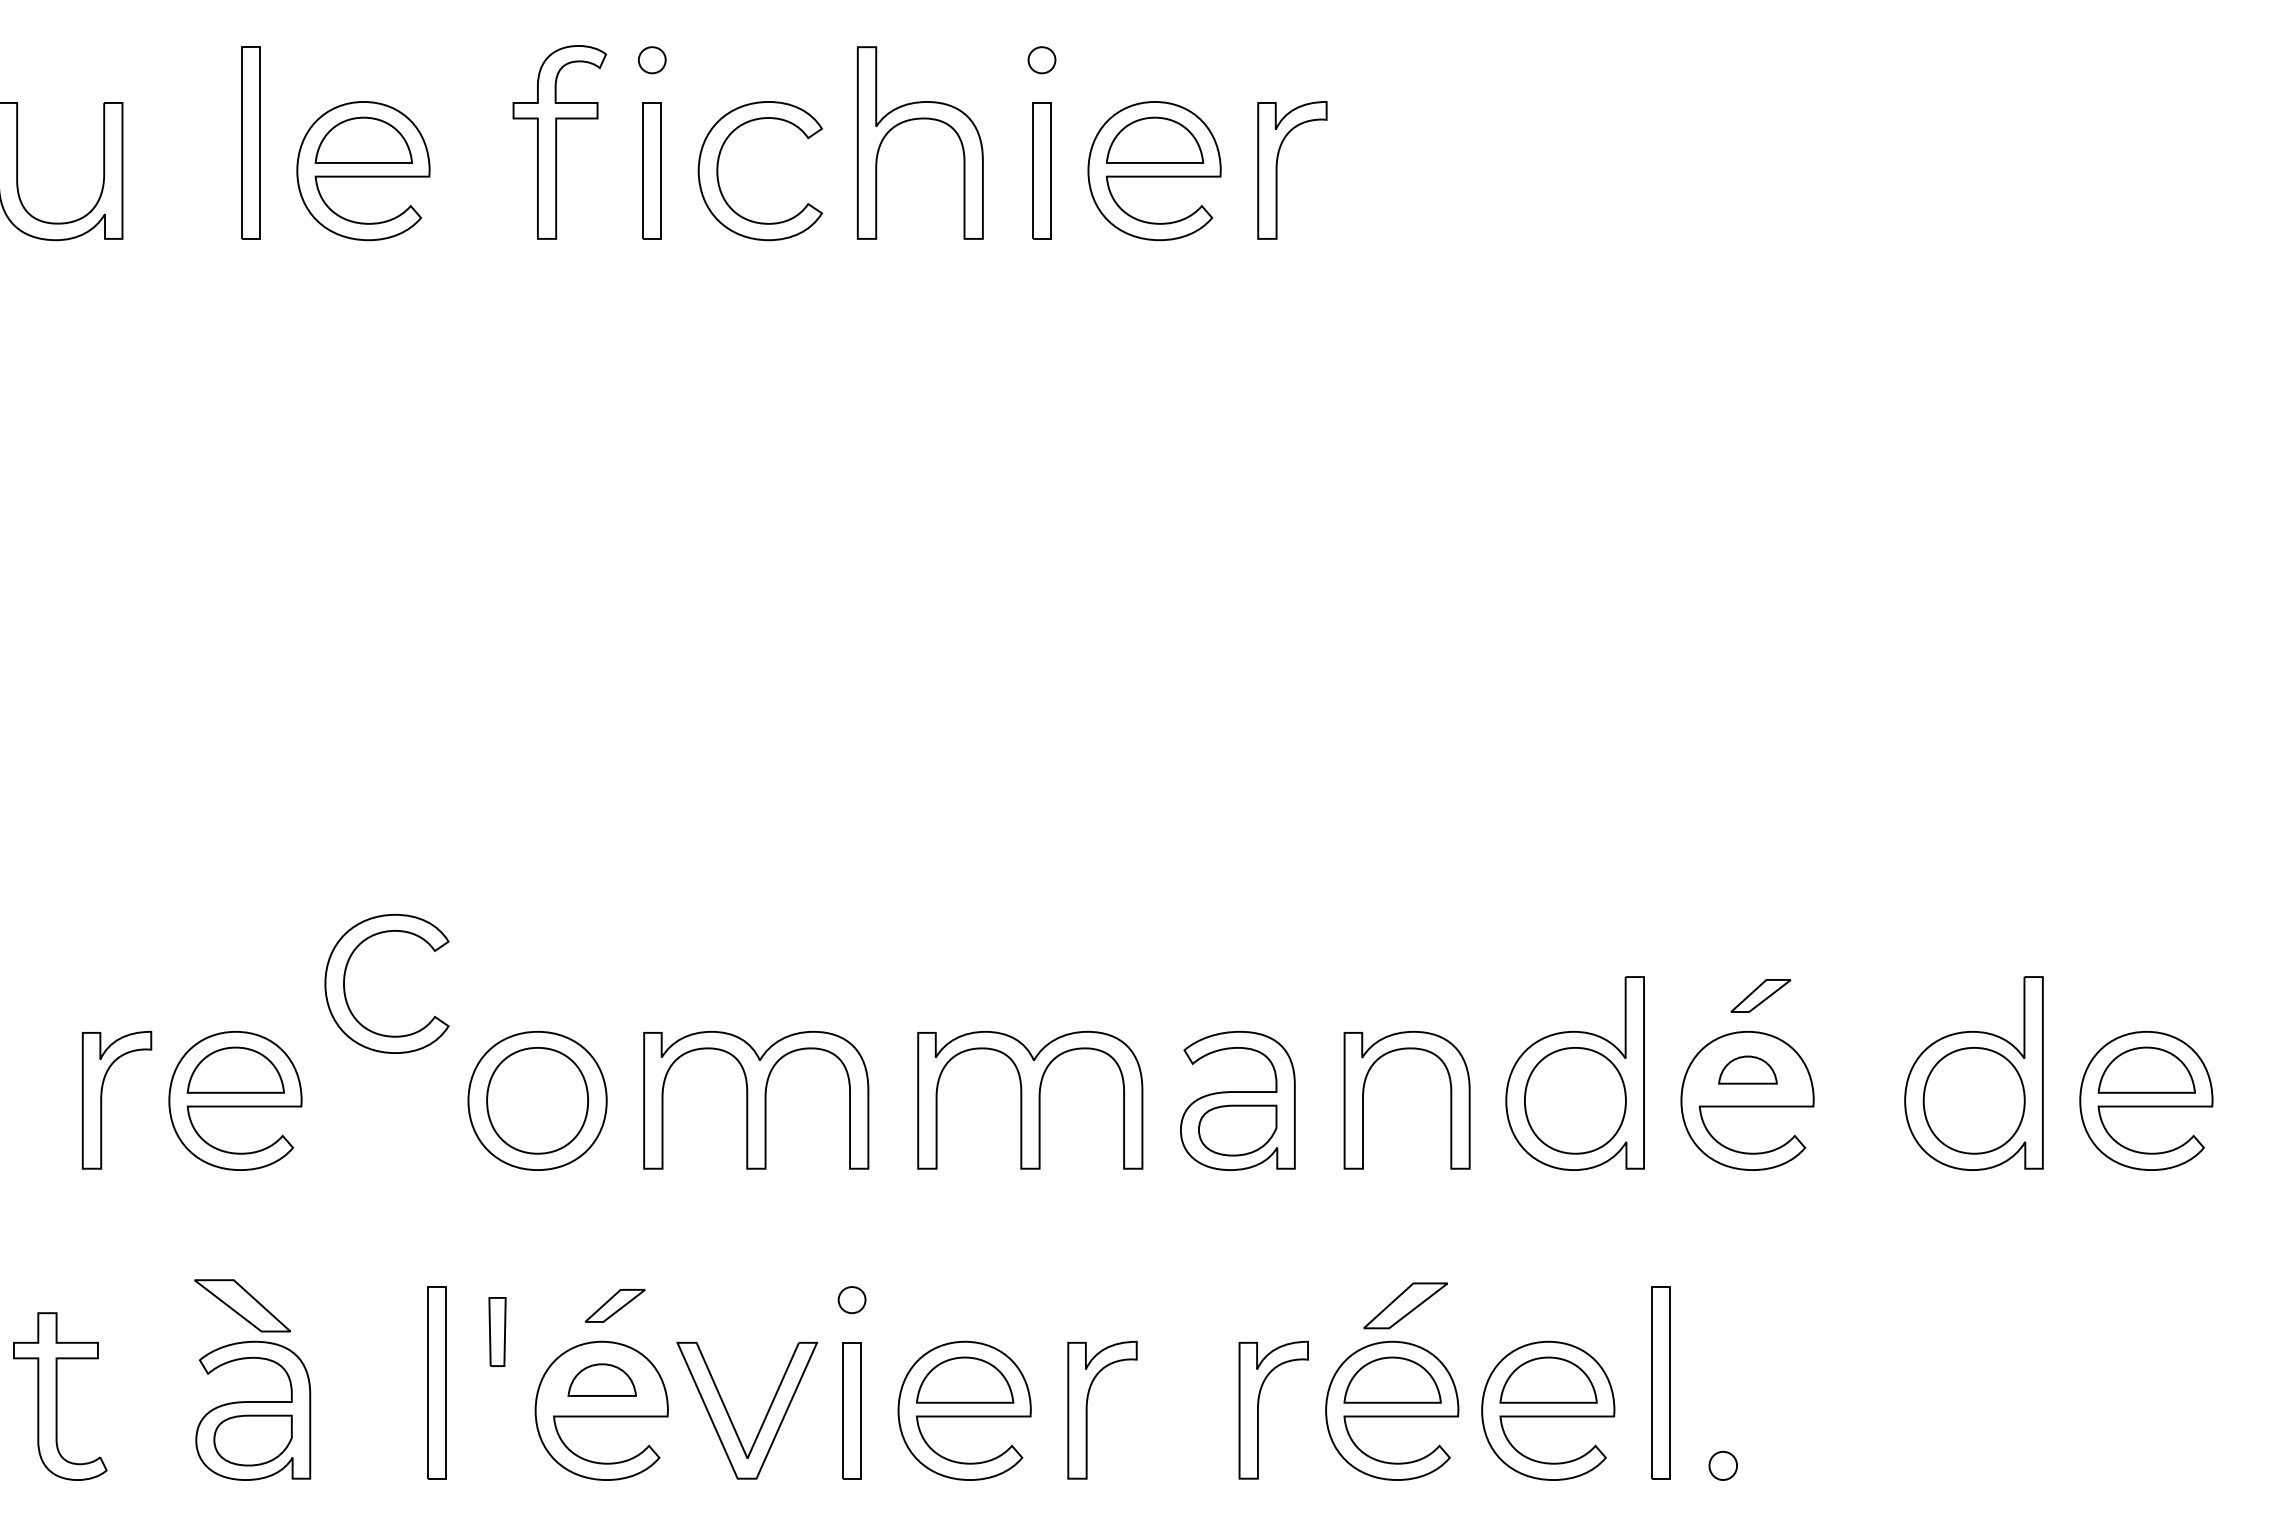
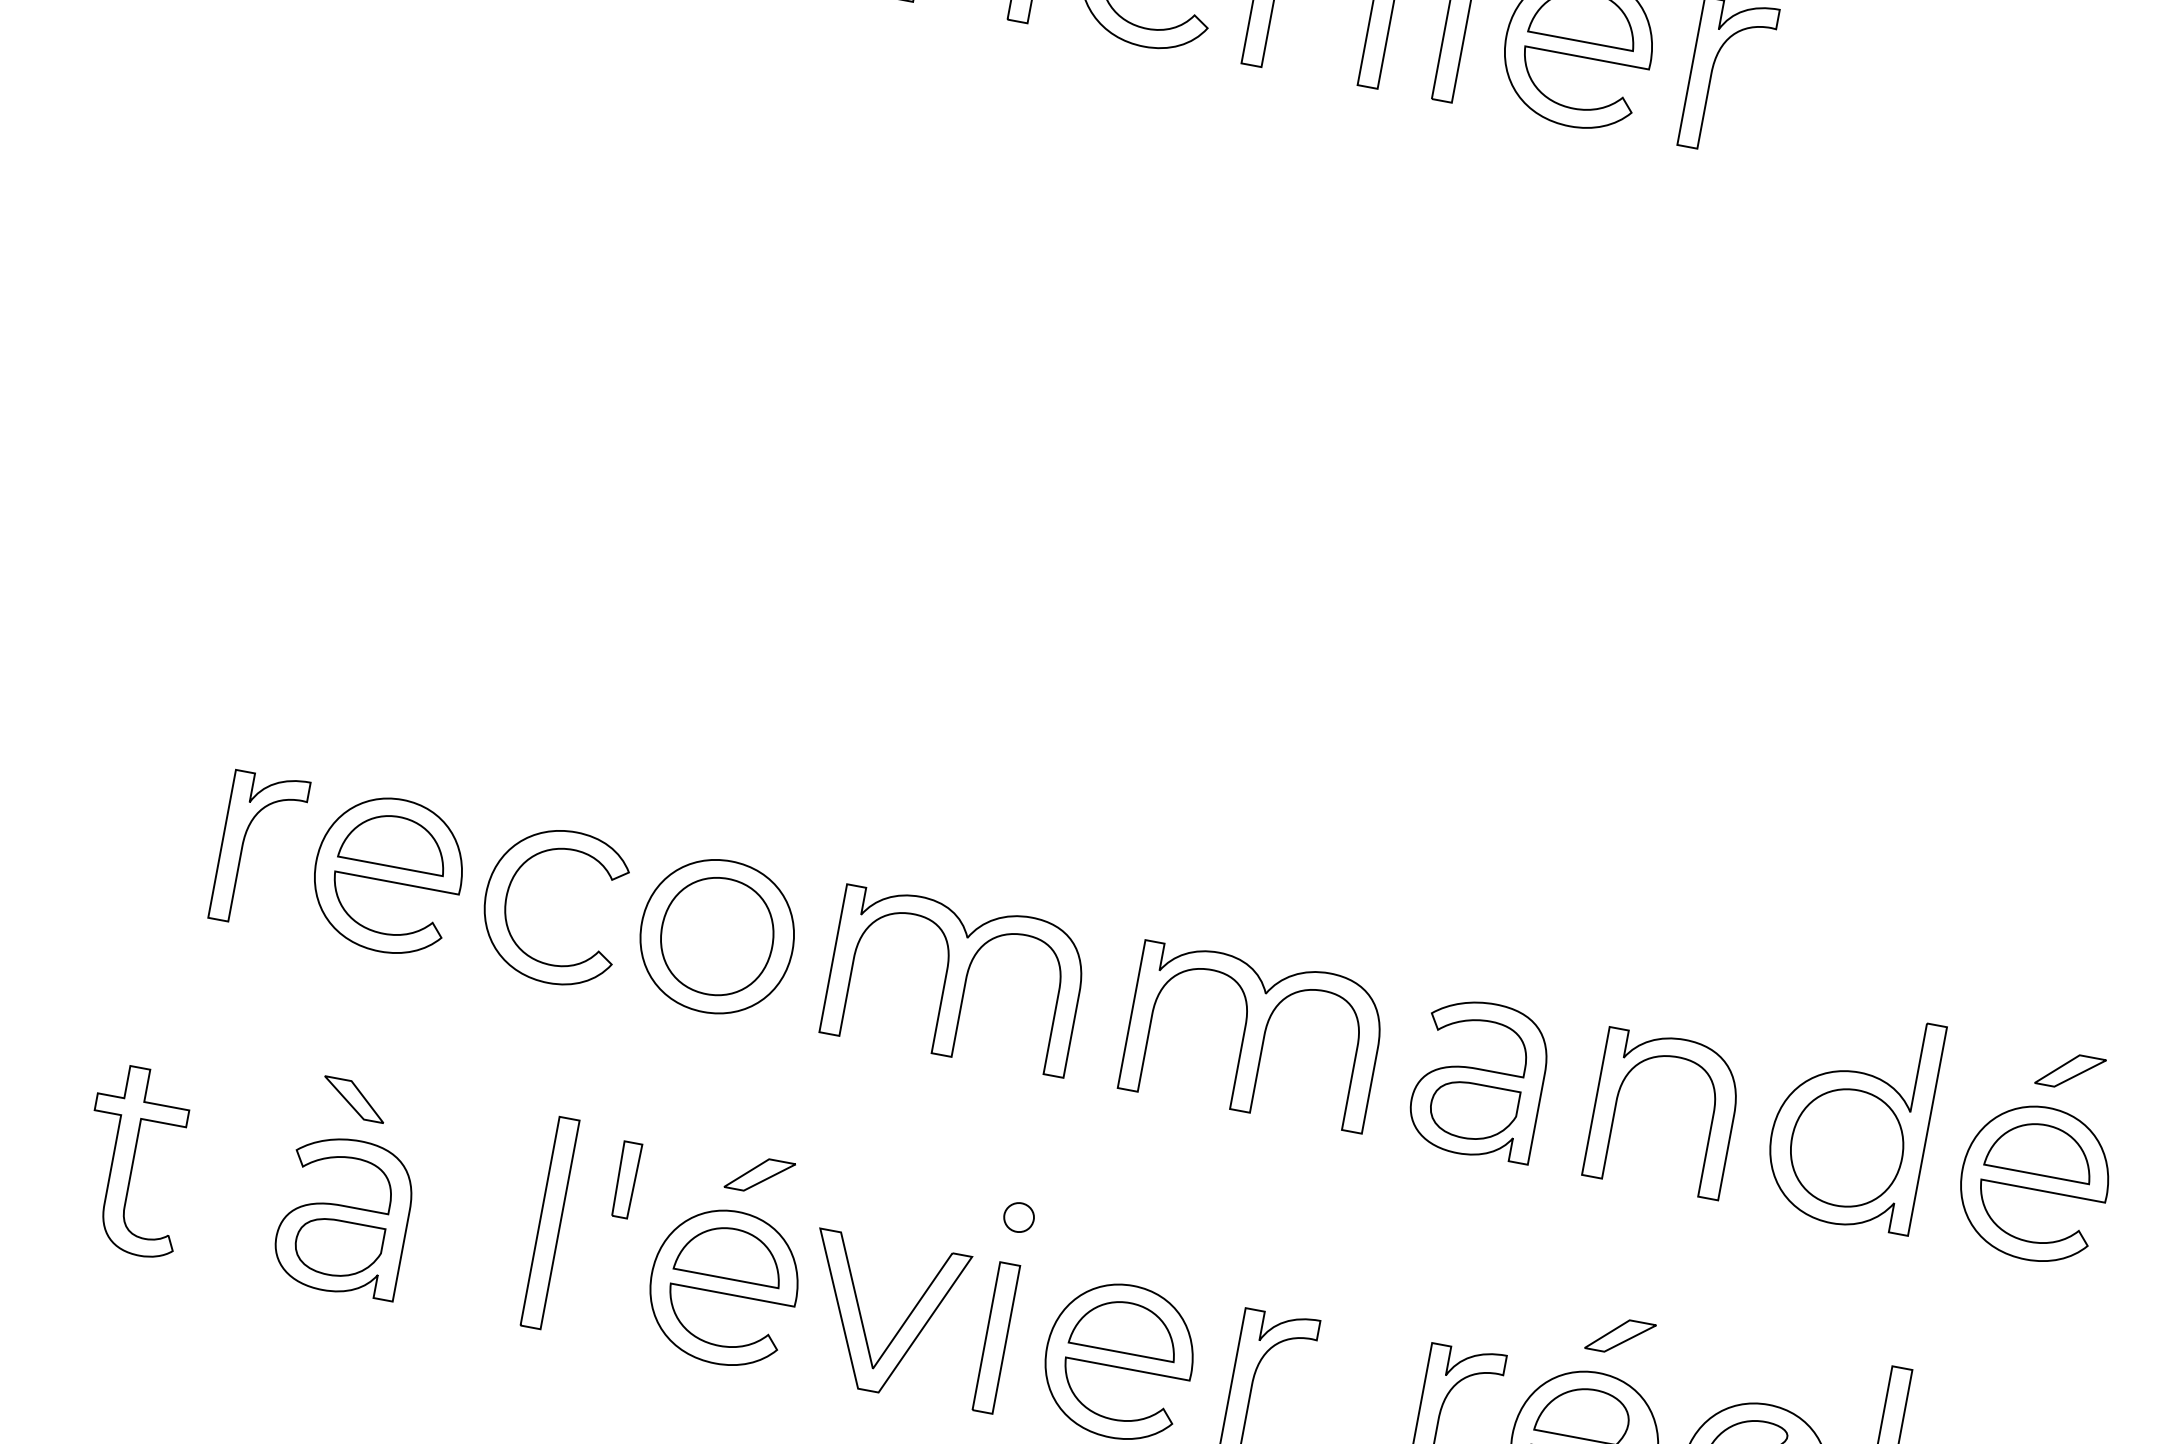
part: (345, 979) -> (508, 892), moved
part: (1747, 1069) -> (2040, 1148), size x1.67
part: (242, 1305) -> (354, 1099), size x0.62
part: (1405, 1305) -> (1620, 1336), size x0.71
part: (602, 1379) -> (731, 1253), size x1.43

